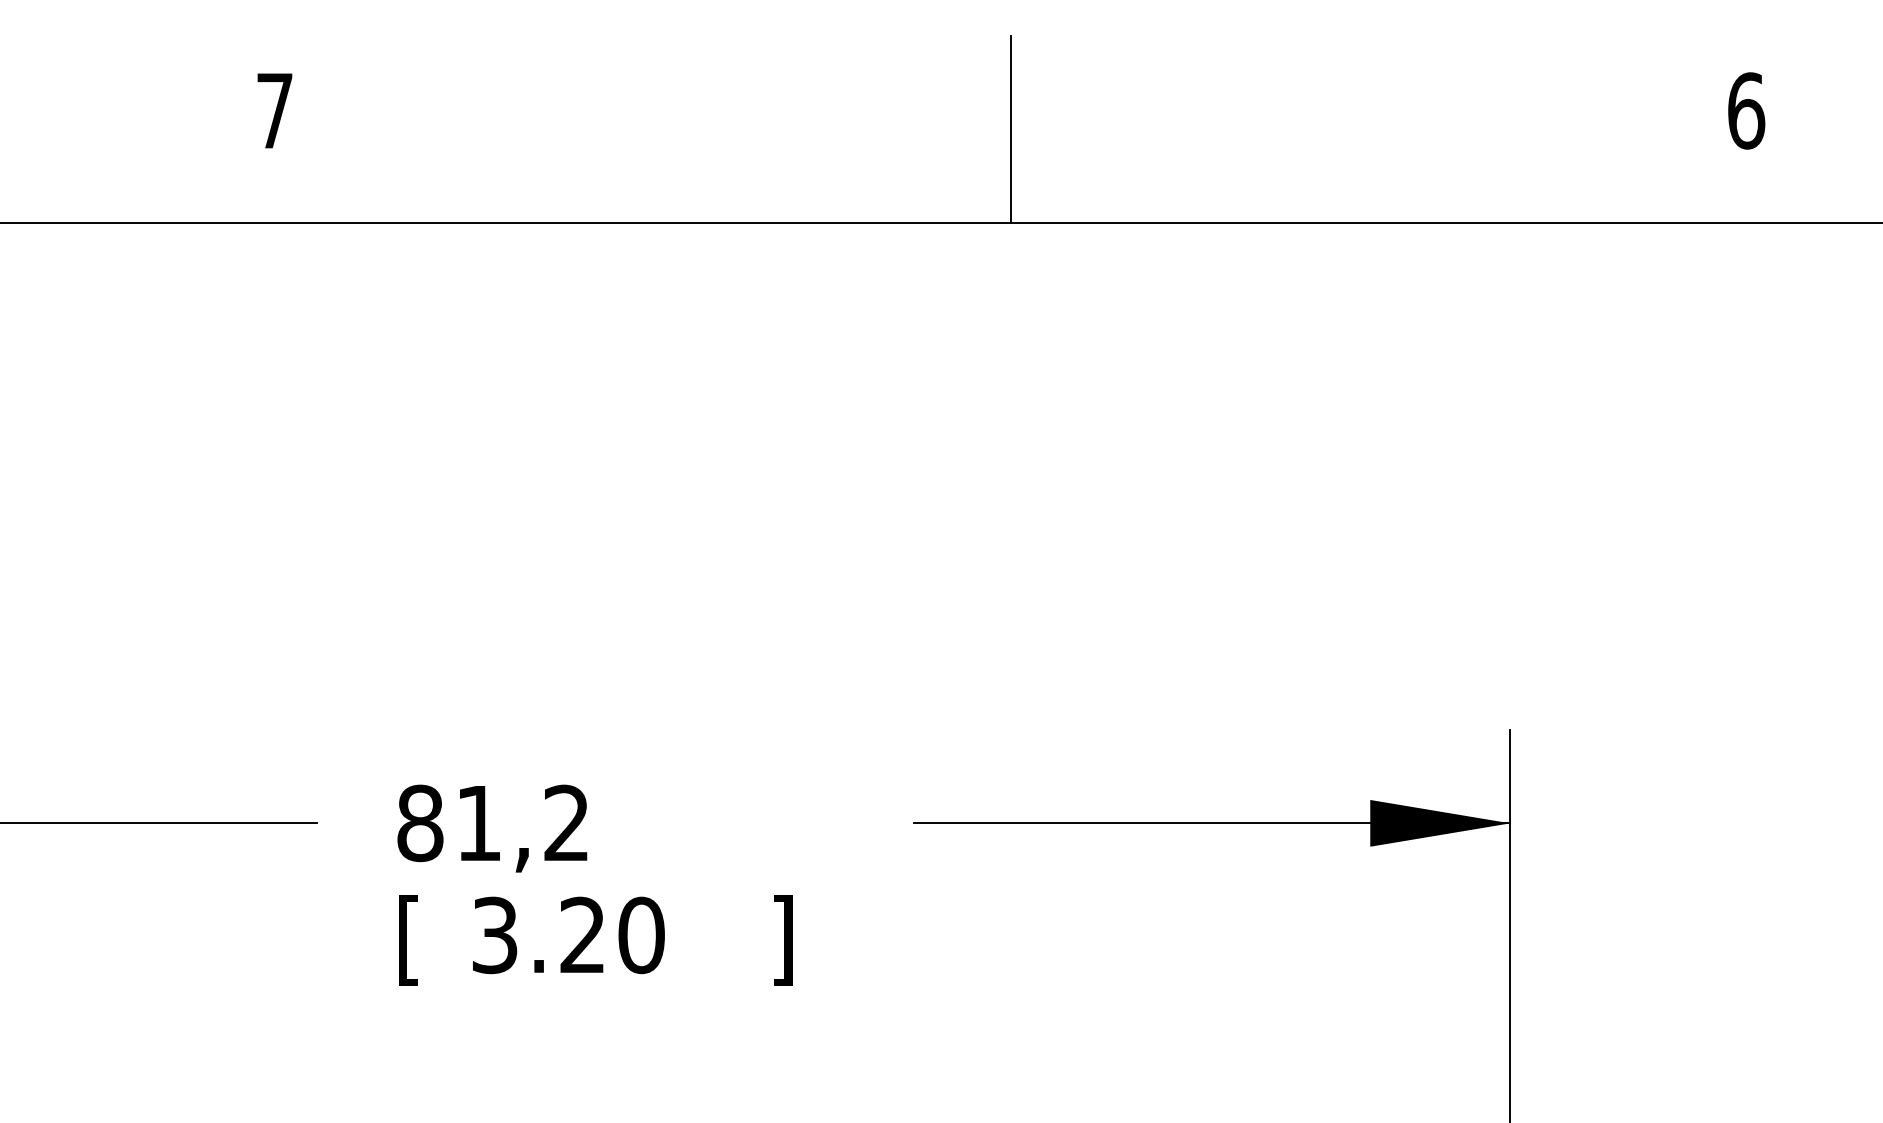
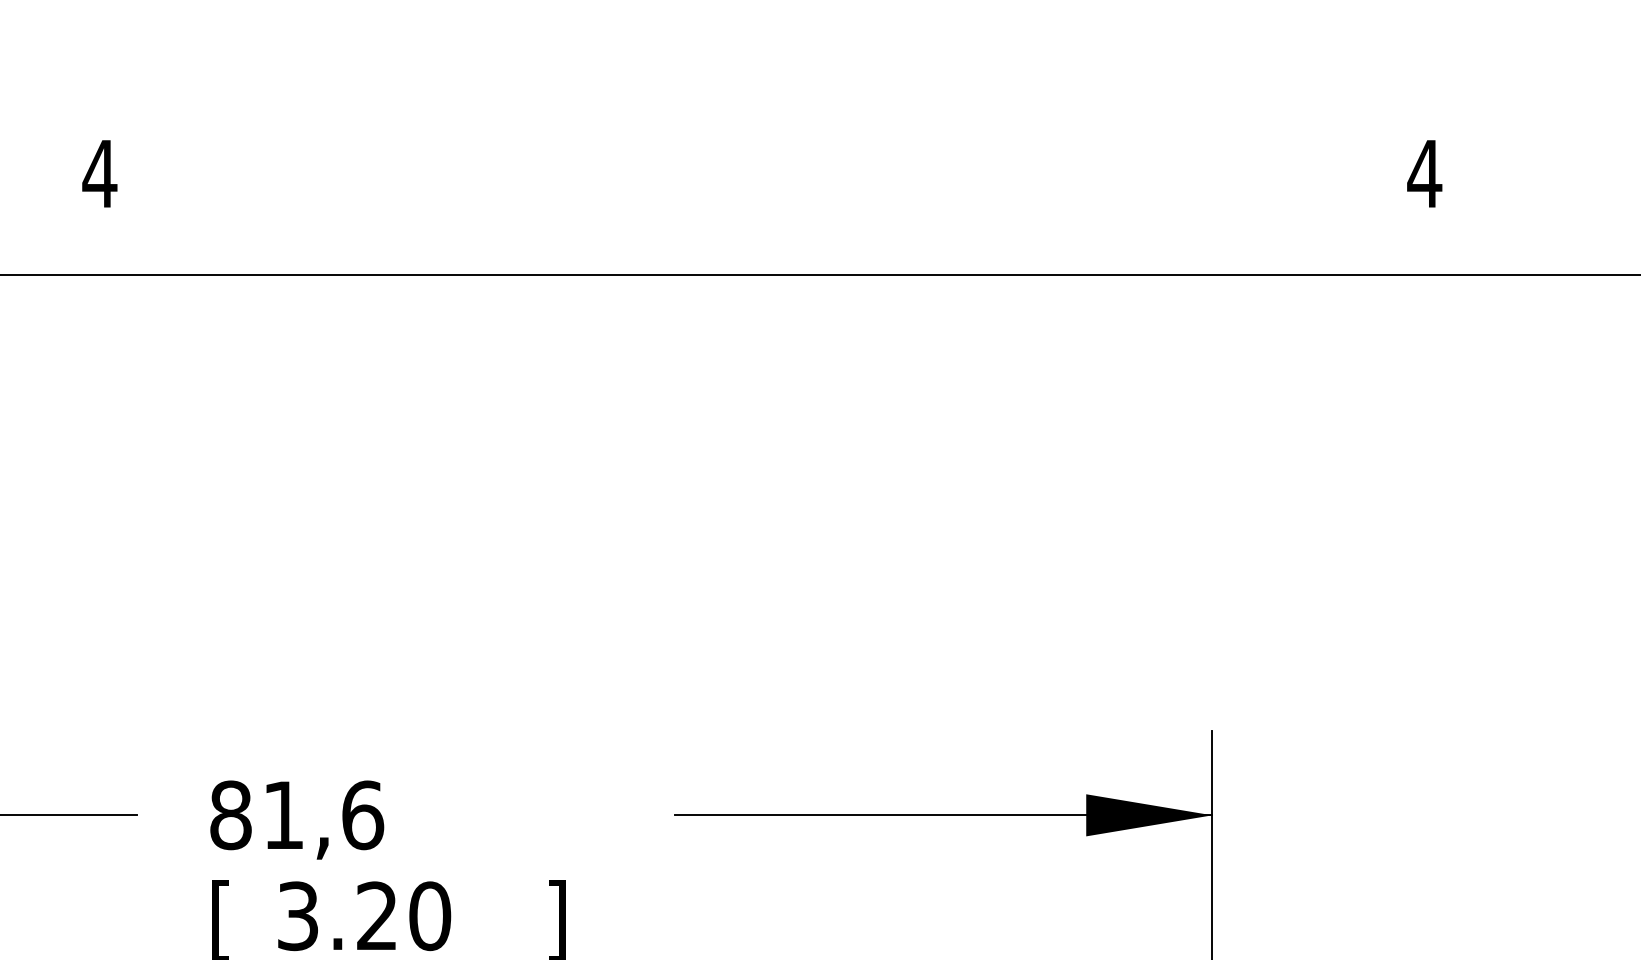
text: (274, 110) -> (99, 173), 7 -> 4
text: (1745, 110) -> (1424, 173), 6 -> 4
line: (1010, 129) -> (762, 190), removed
text: (567, 823) -> (363, 815), 81,2 -> 81,6

